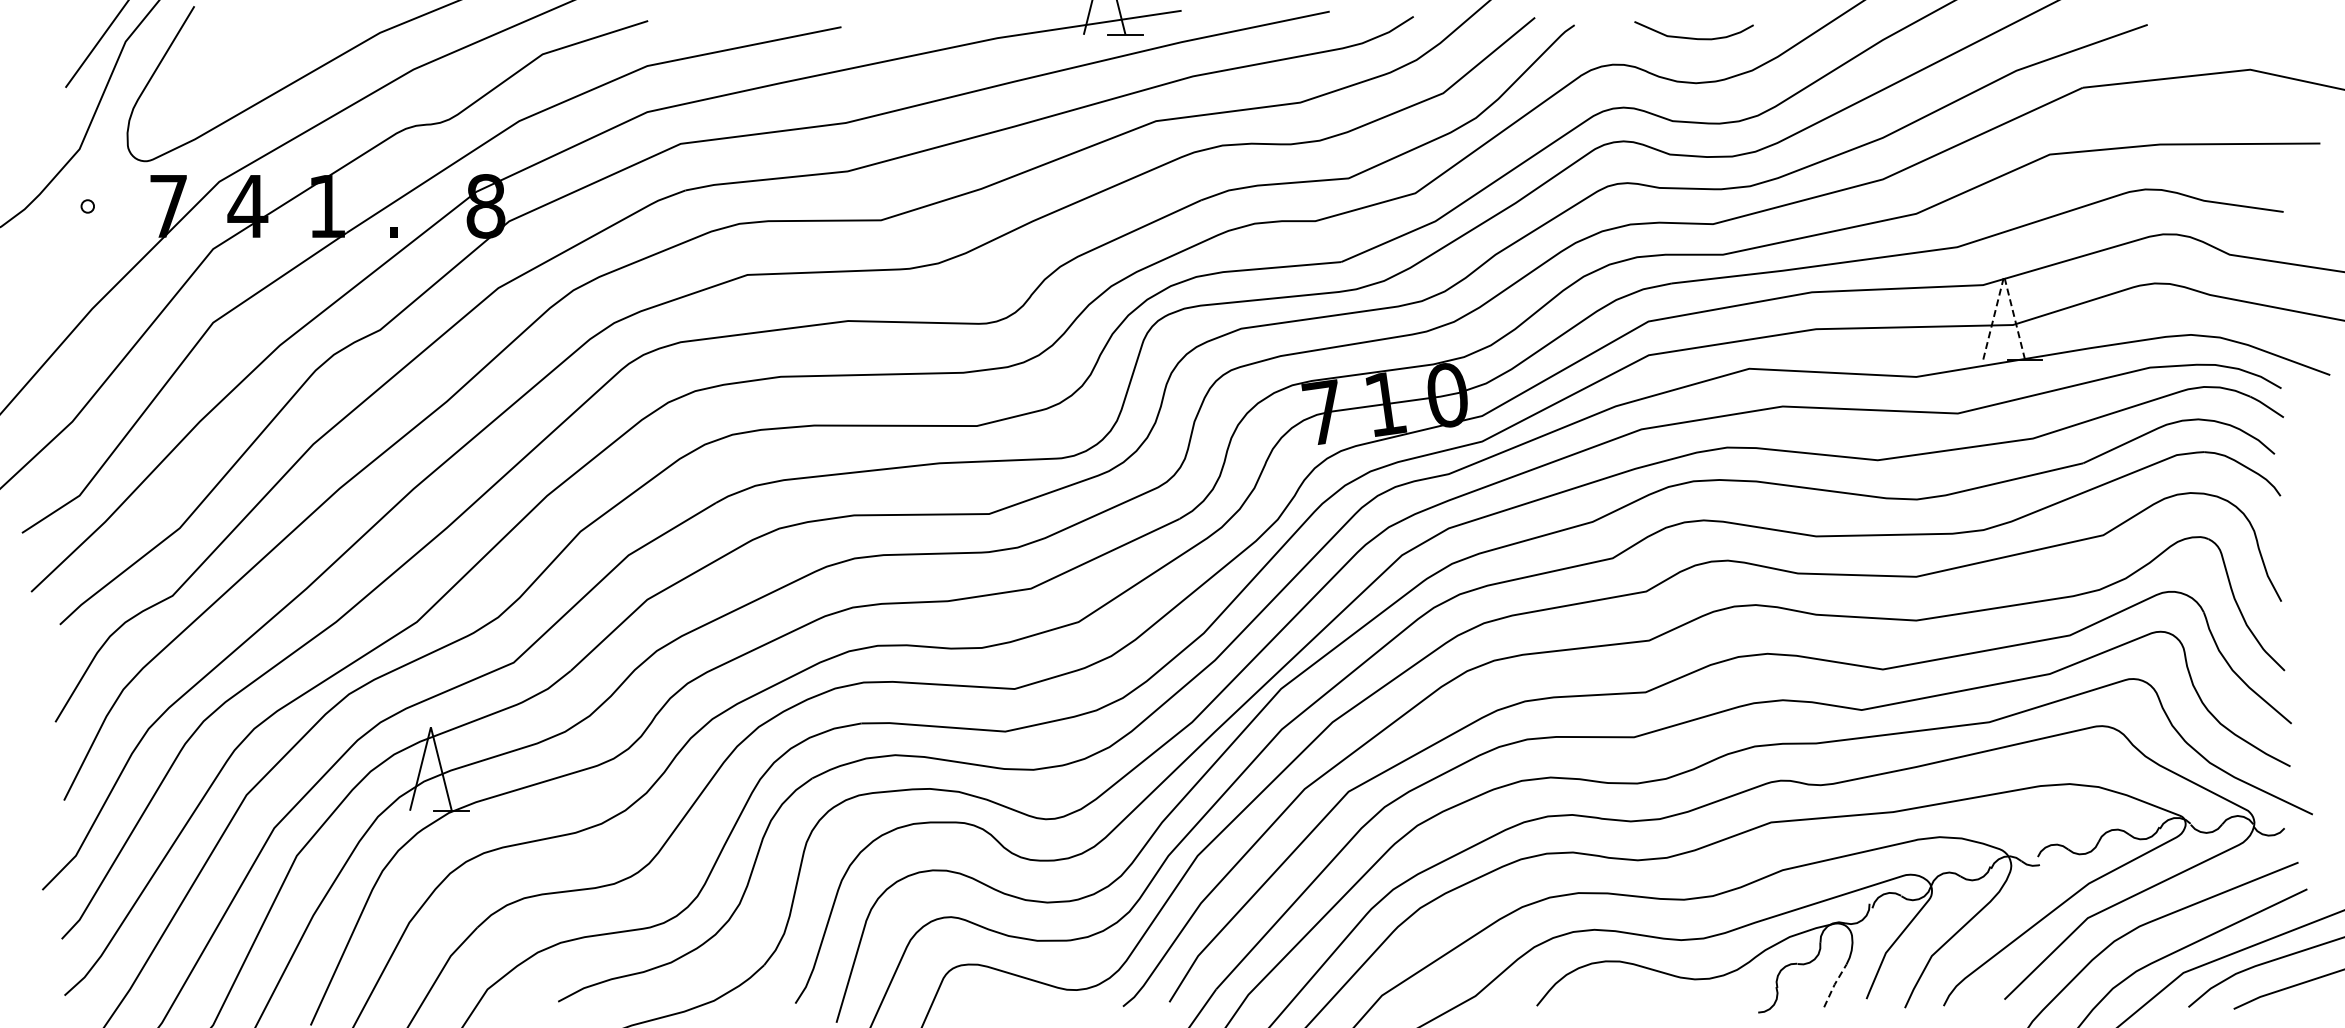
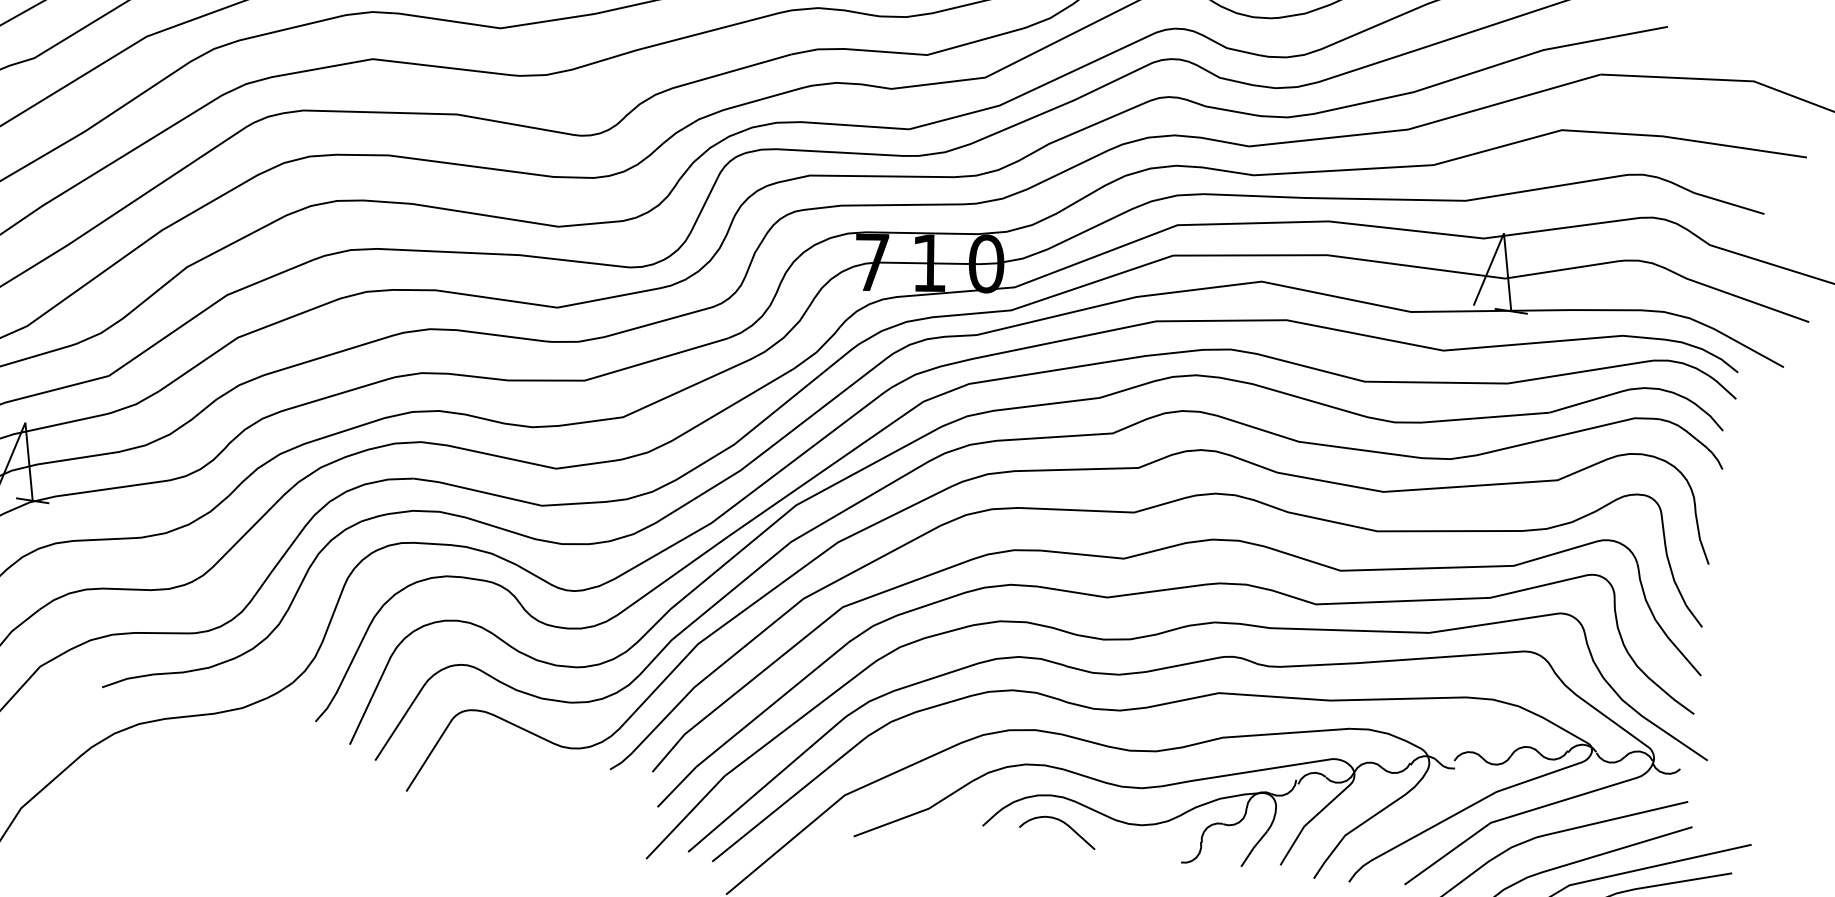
line: (2004, 276) -> (1504, 233), dashed -> solid
line: (1834, 984) -> (1253, 847), dashed -> solid
curve: (1623, 989) -> (1062, 823), added

